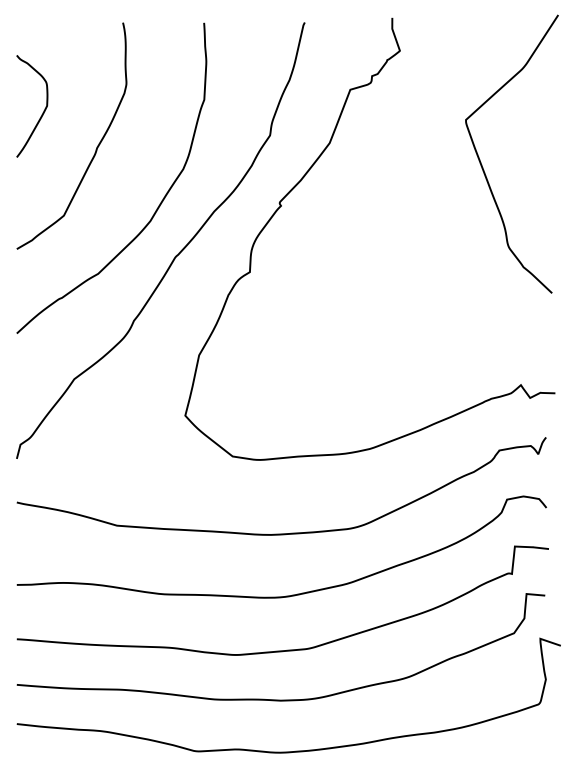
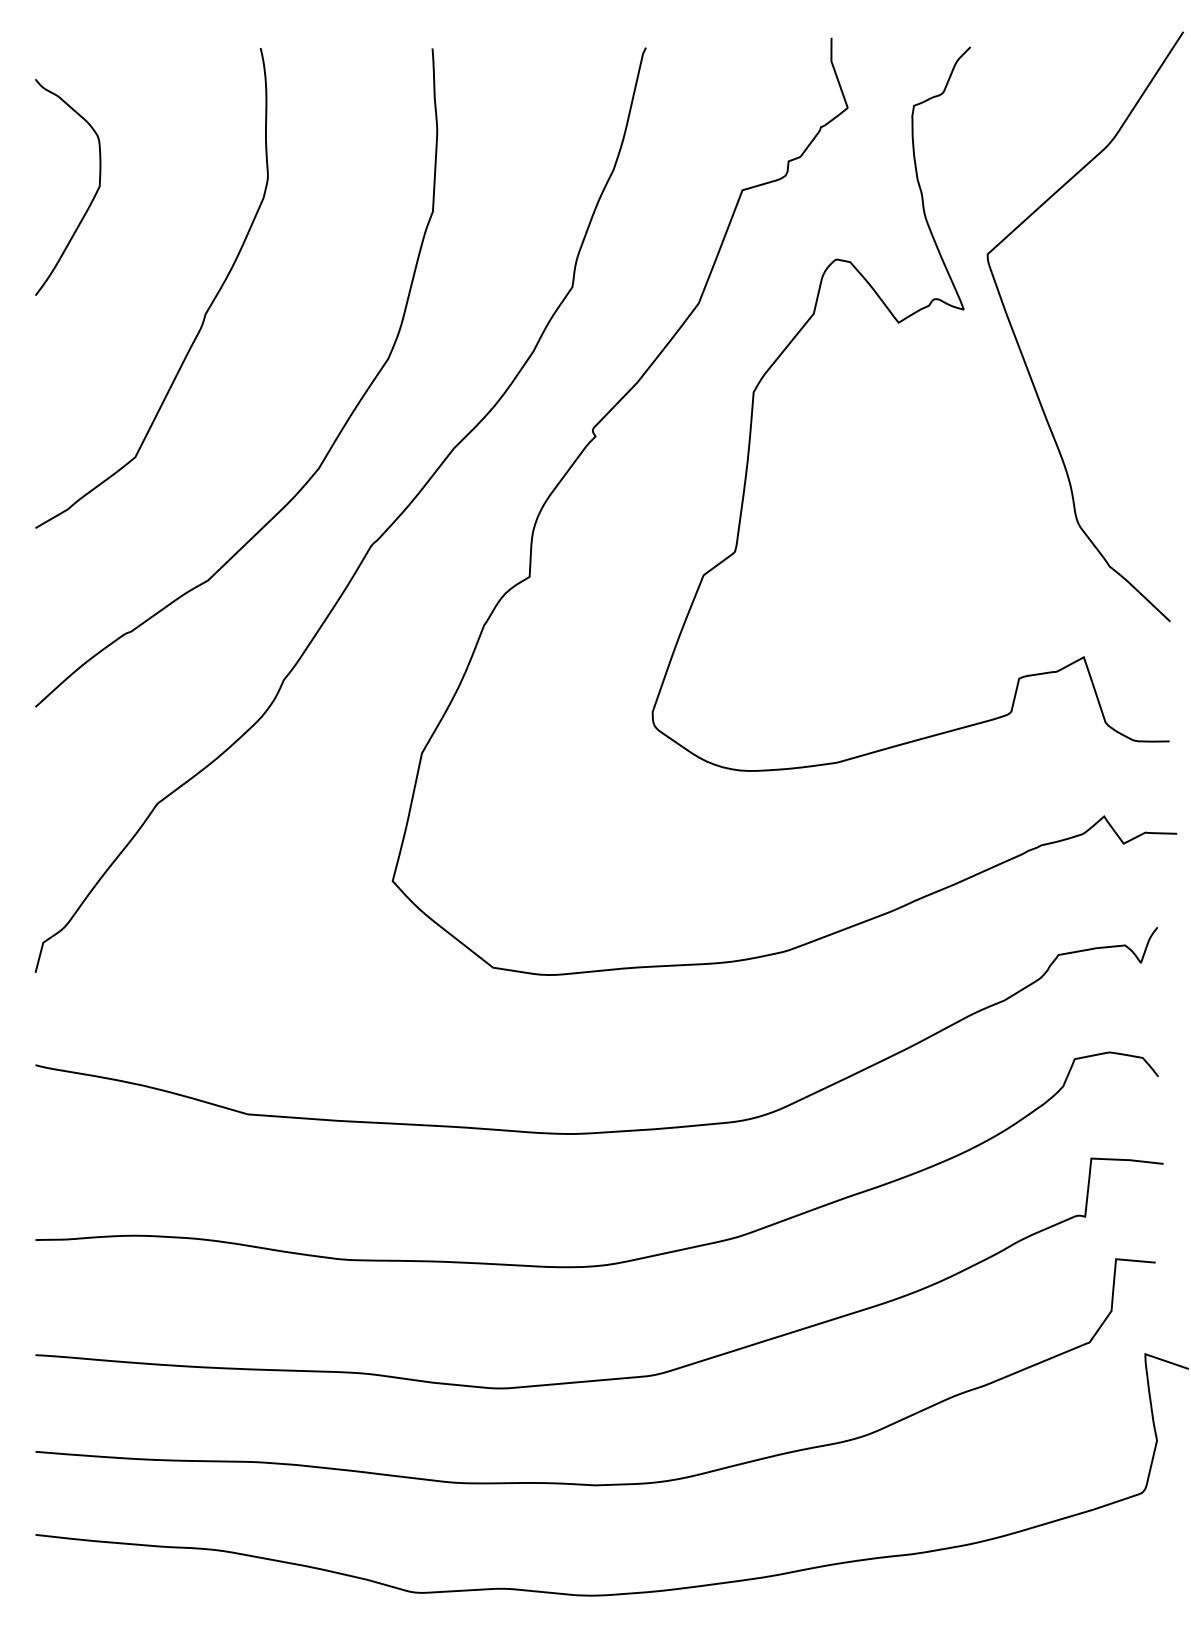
curve: (42, 112) -> (89, 200), moved
curve: (424, 153) -> (899, 325), added

